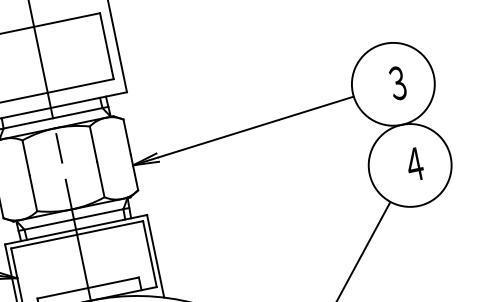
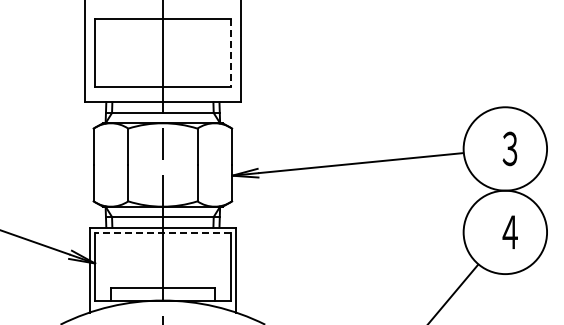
line: (106, 45) -> (230, 52), solid -> dashed
line: (76, 234) -> (162, 232), solid -> dashed

